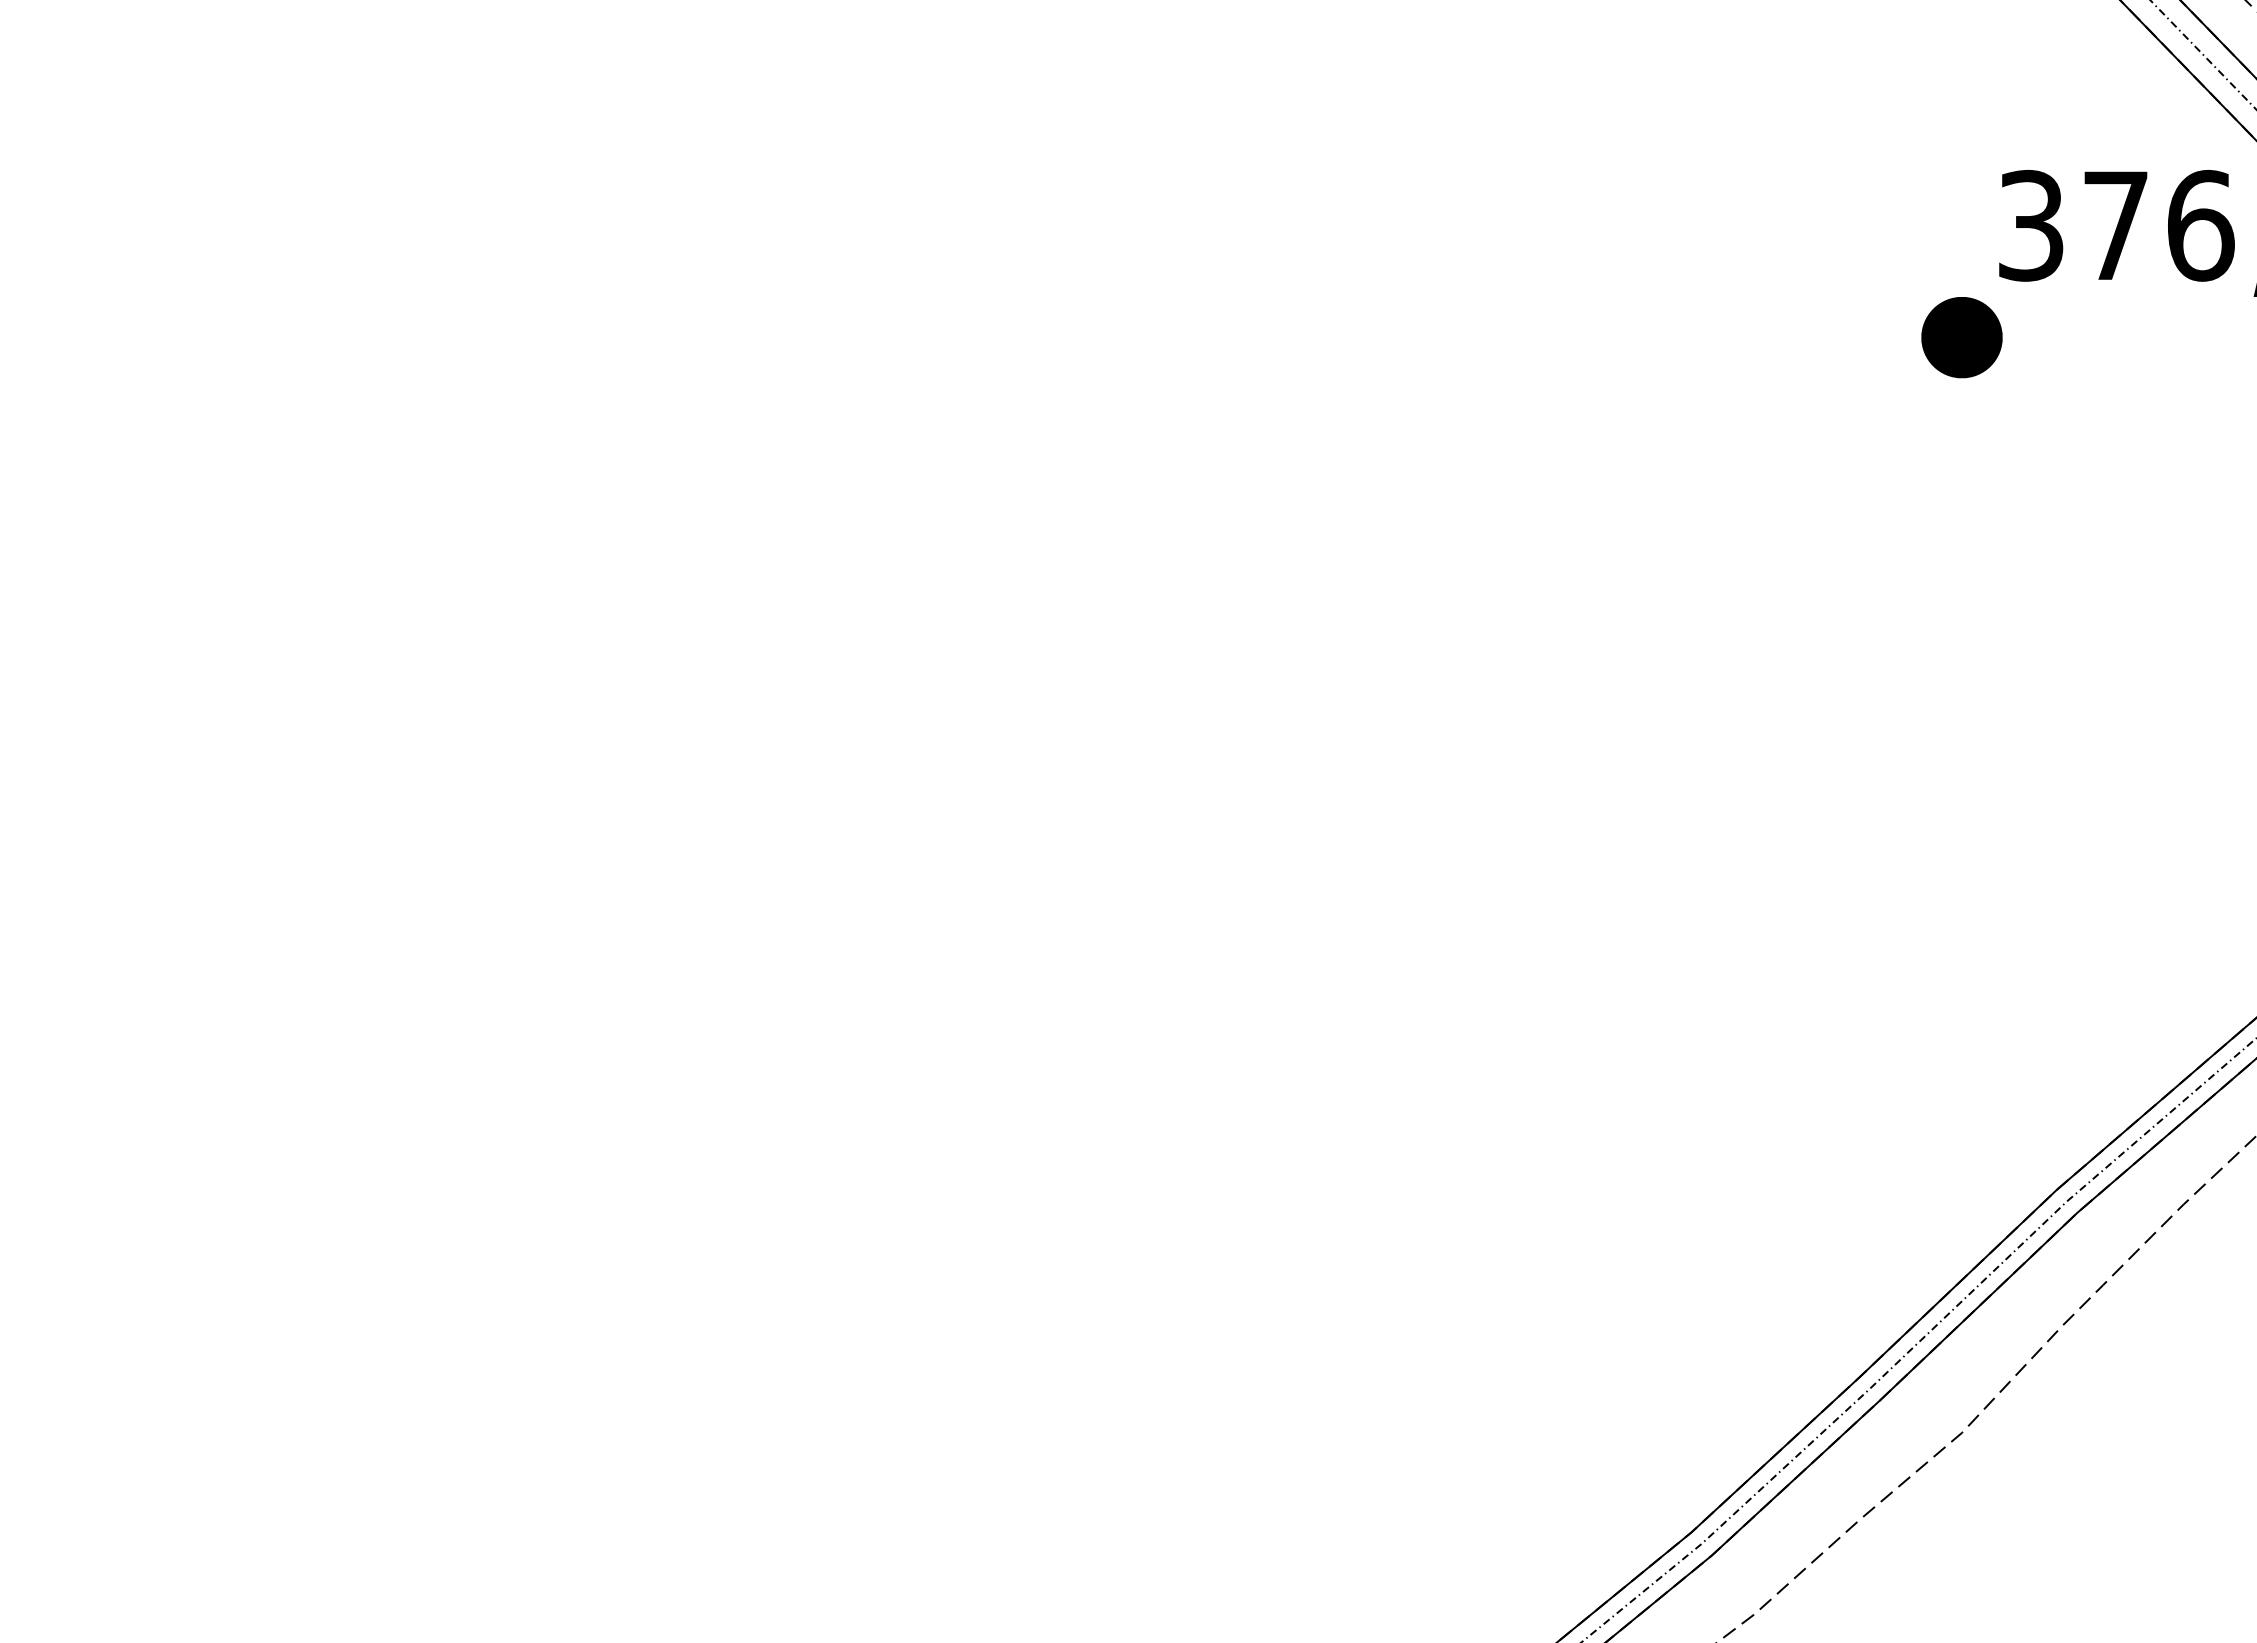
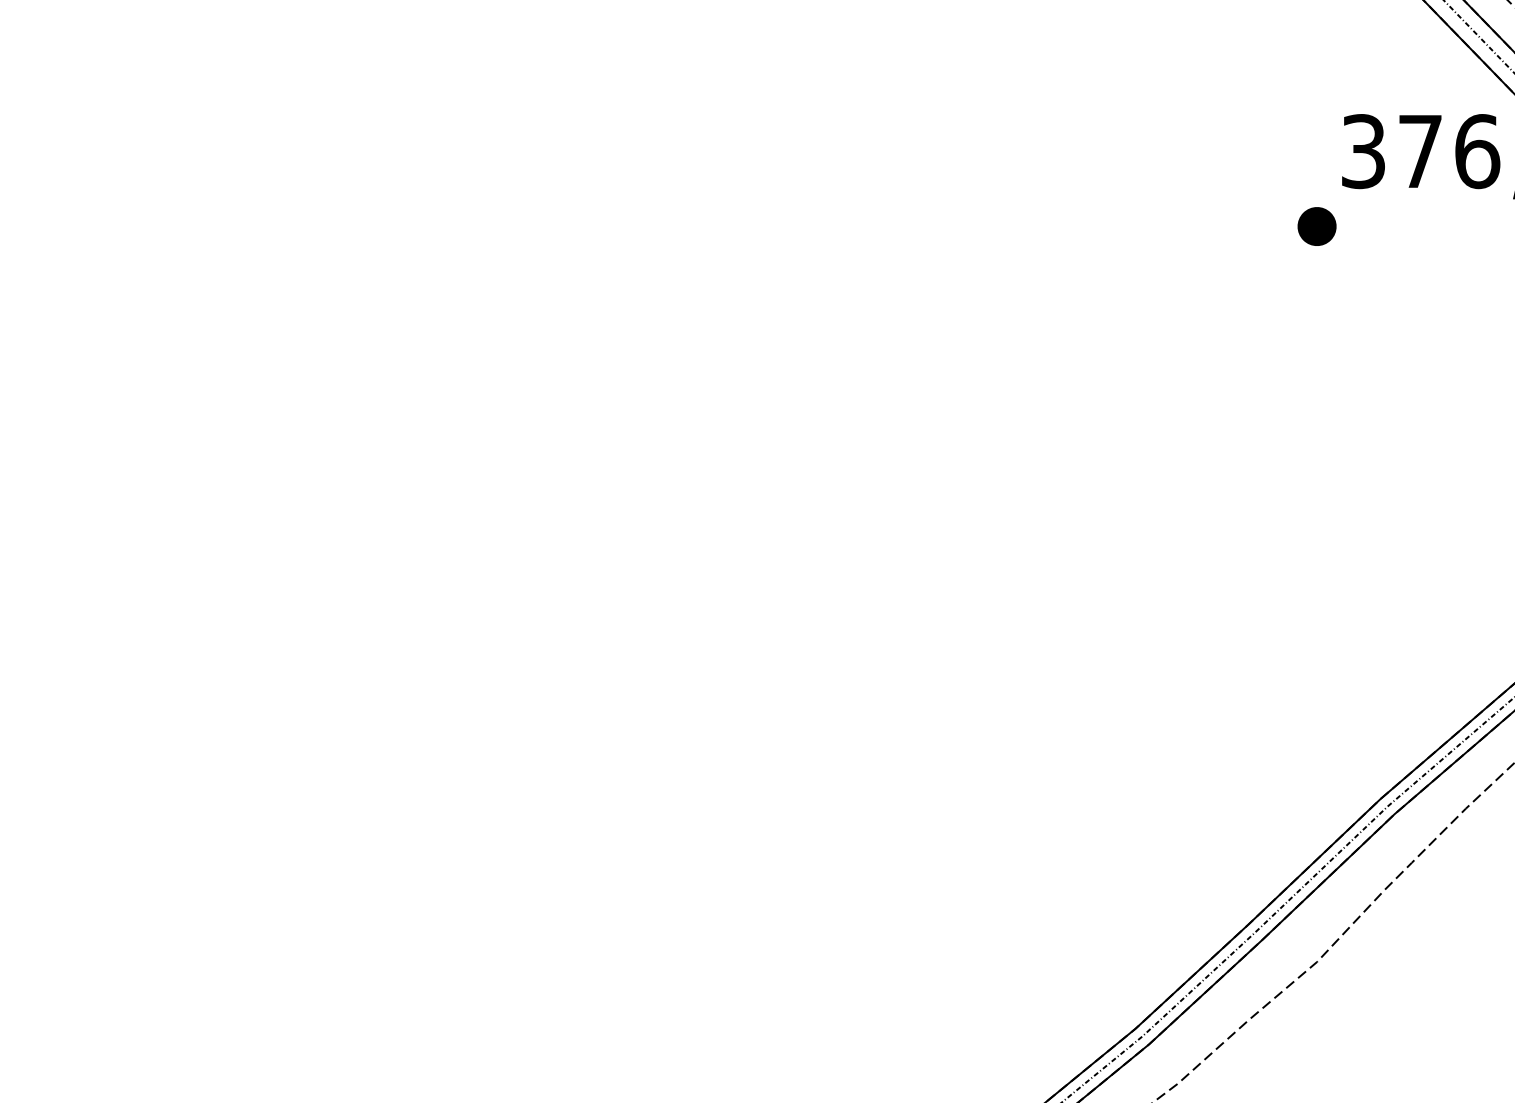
part: (1961, 337) -> (1316, 226), size x0.71

